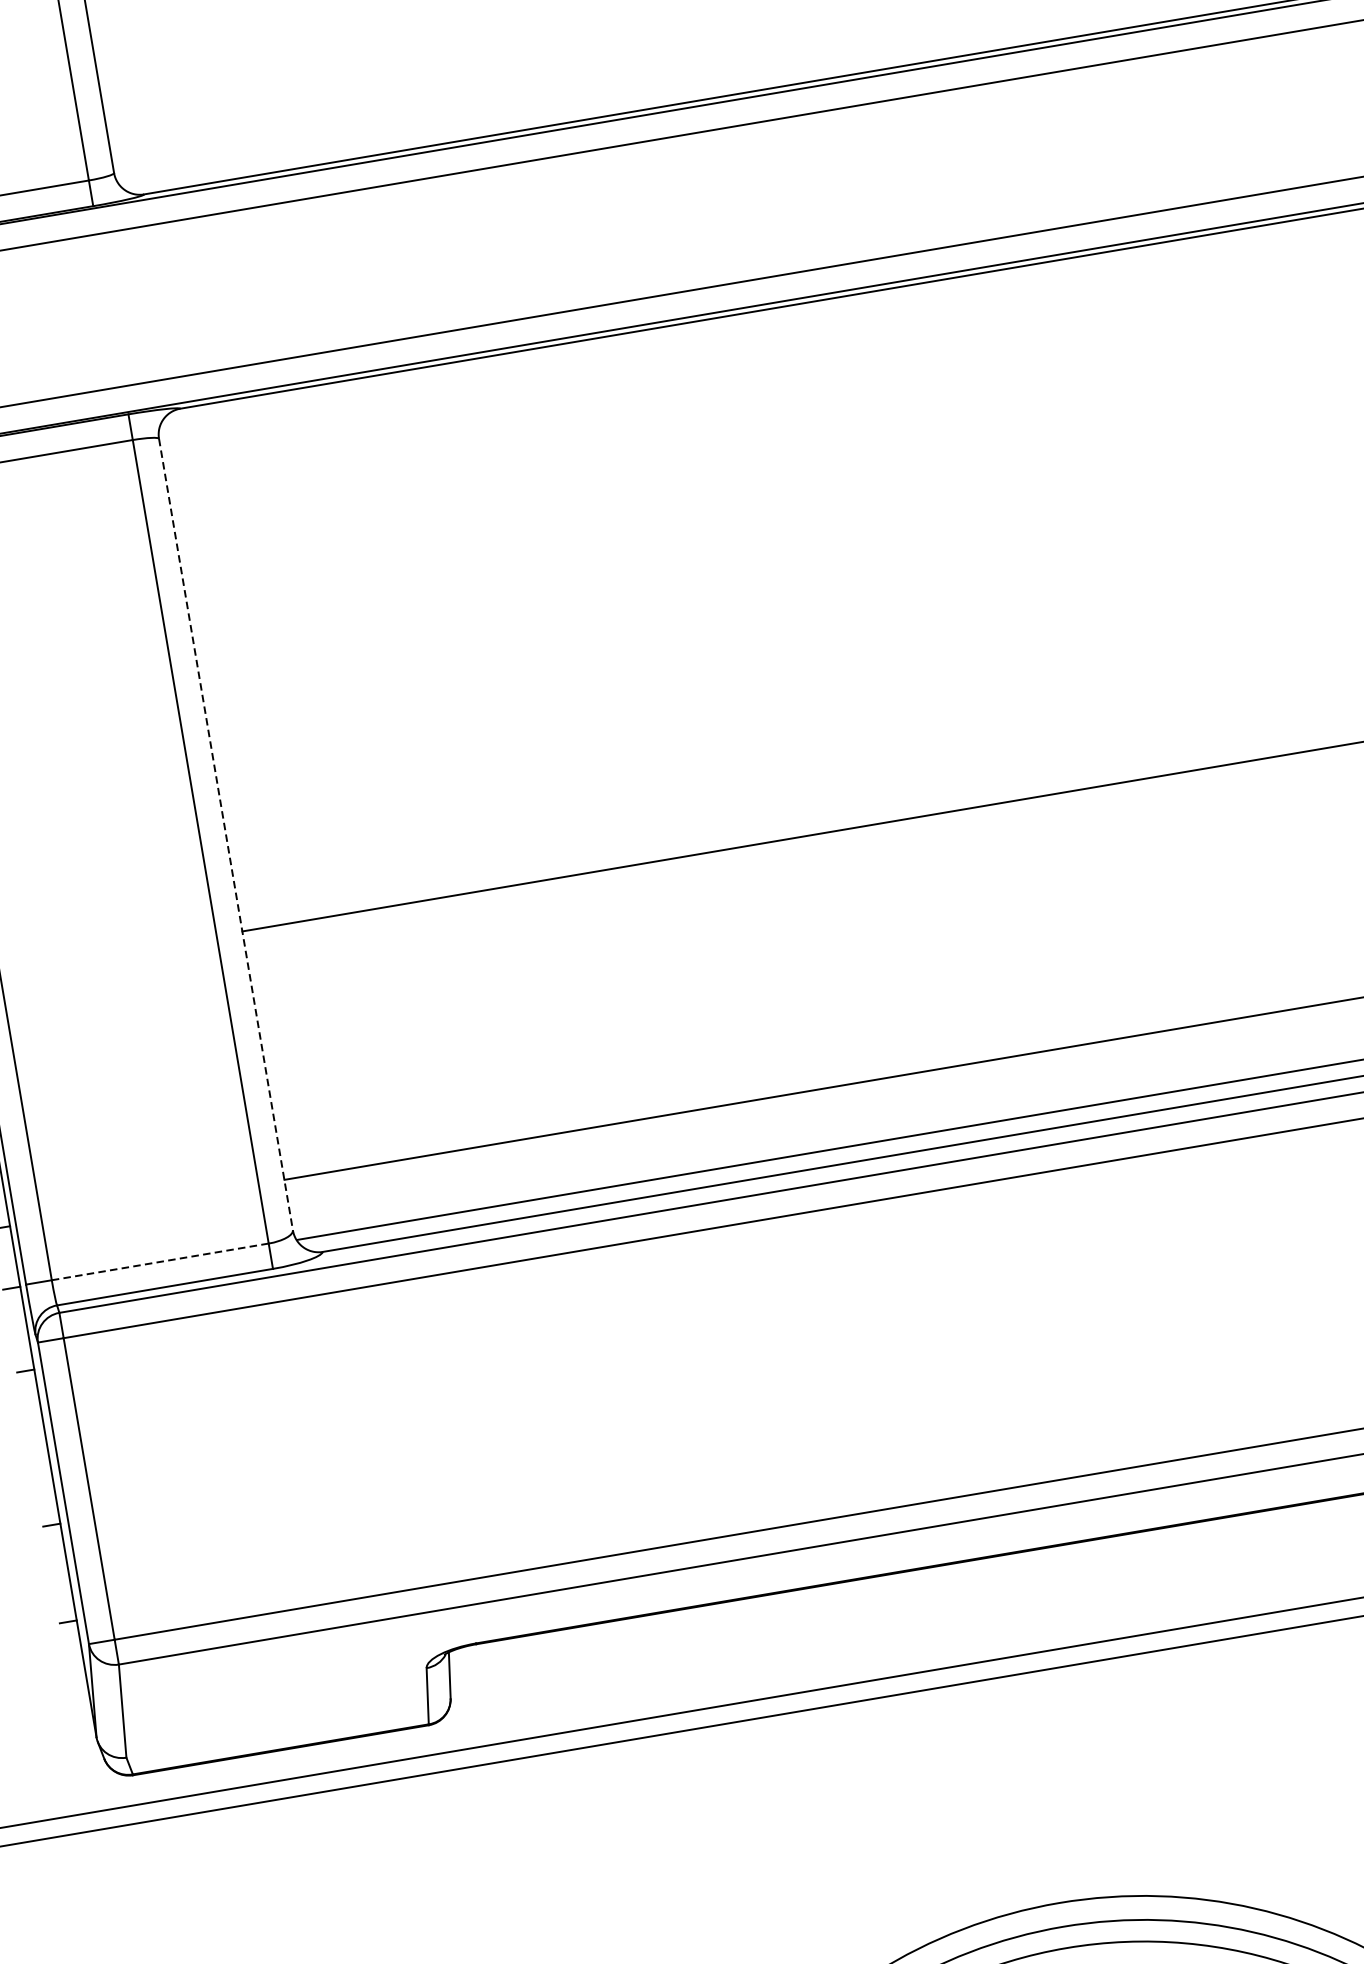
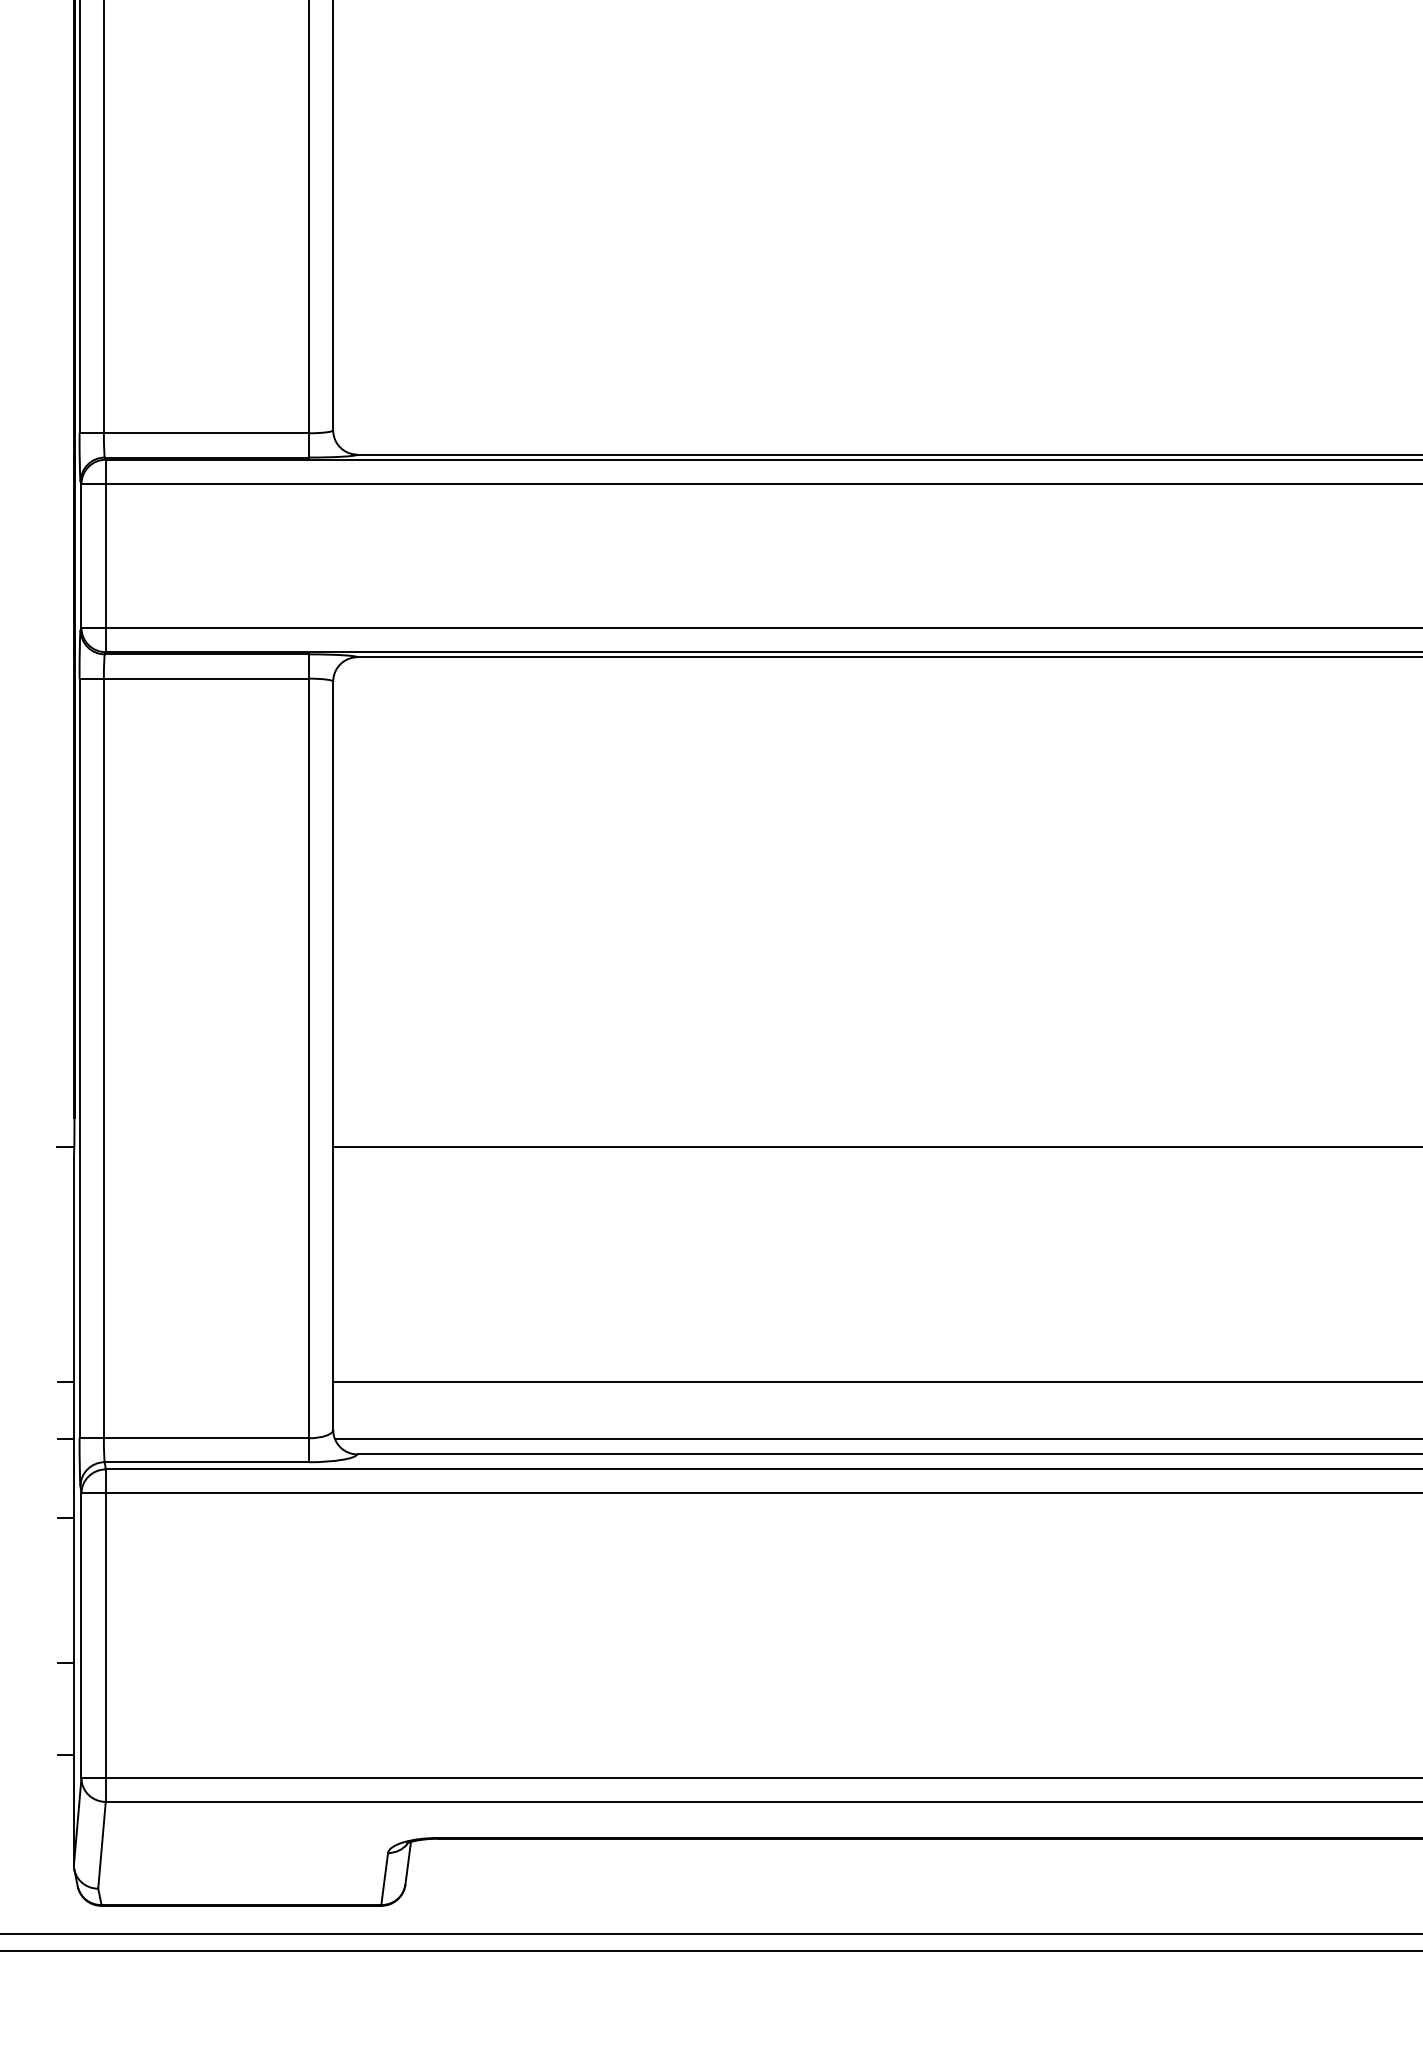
line: (226, 835) -> (333, 1056), dashed -> solid
line: (160, 1262) -> (206, 1438), dashed -> solid

